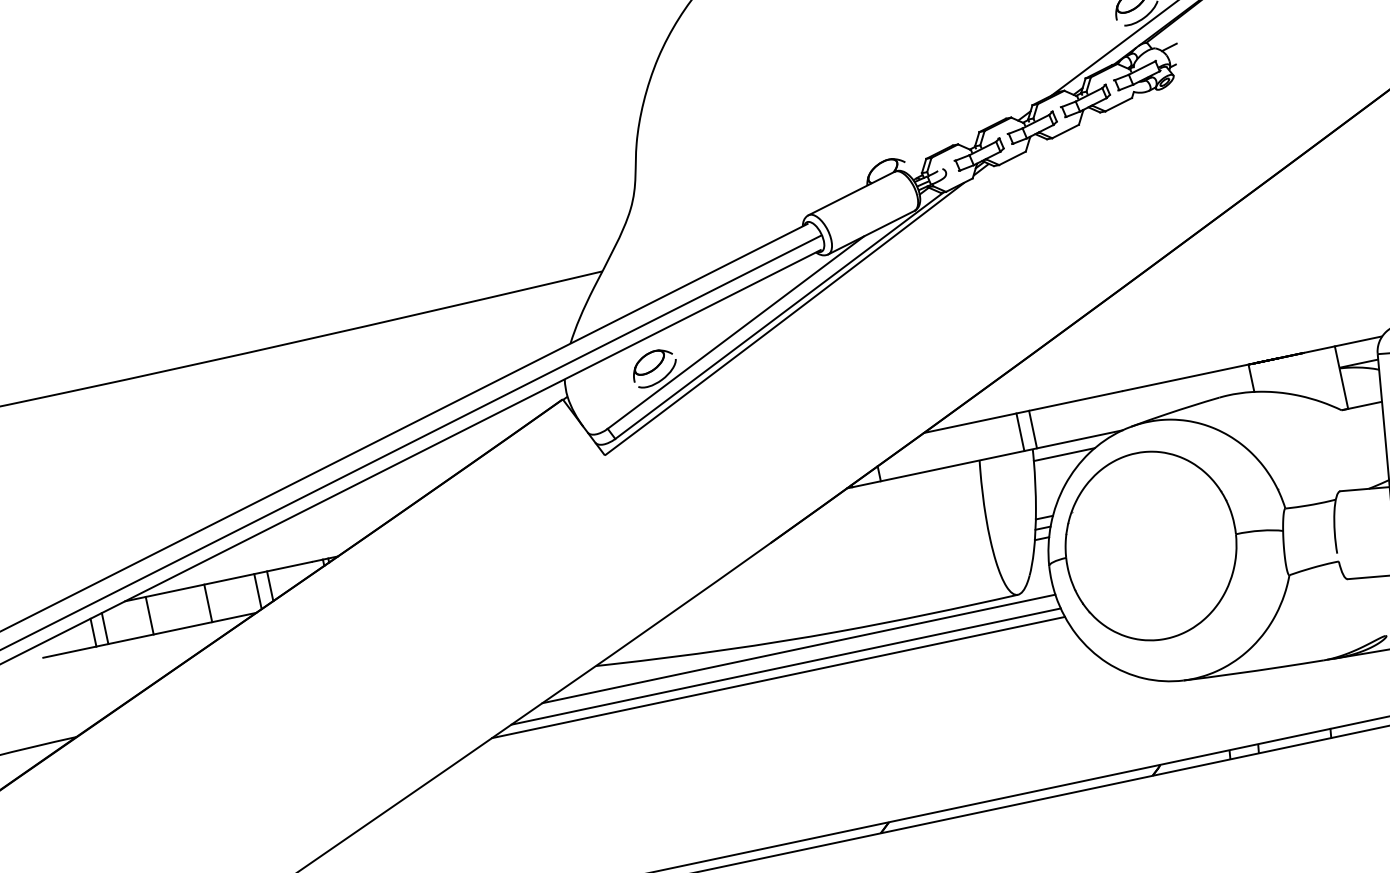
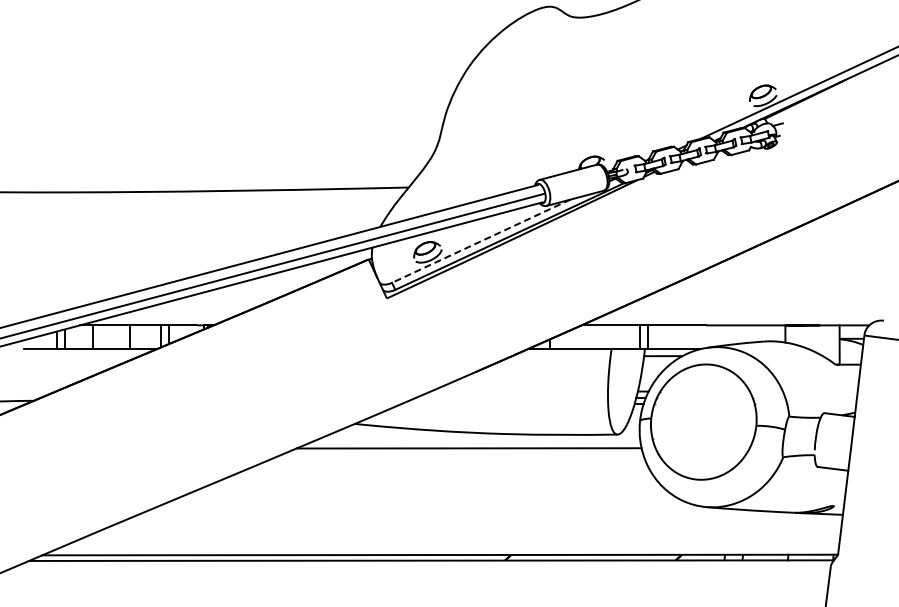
line: (734, 333) -> (480, 241), solid -> dashed
line: (799, 648) -> (479, 439), removed
line: (778, 676) -> (463, 453), removed

